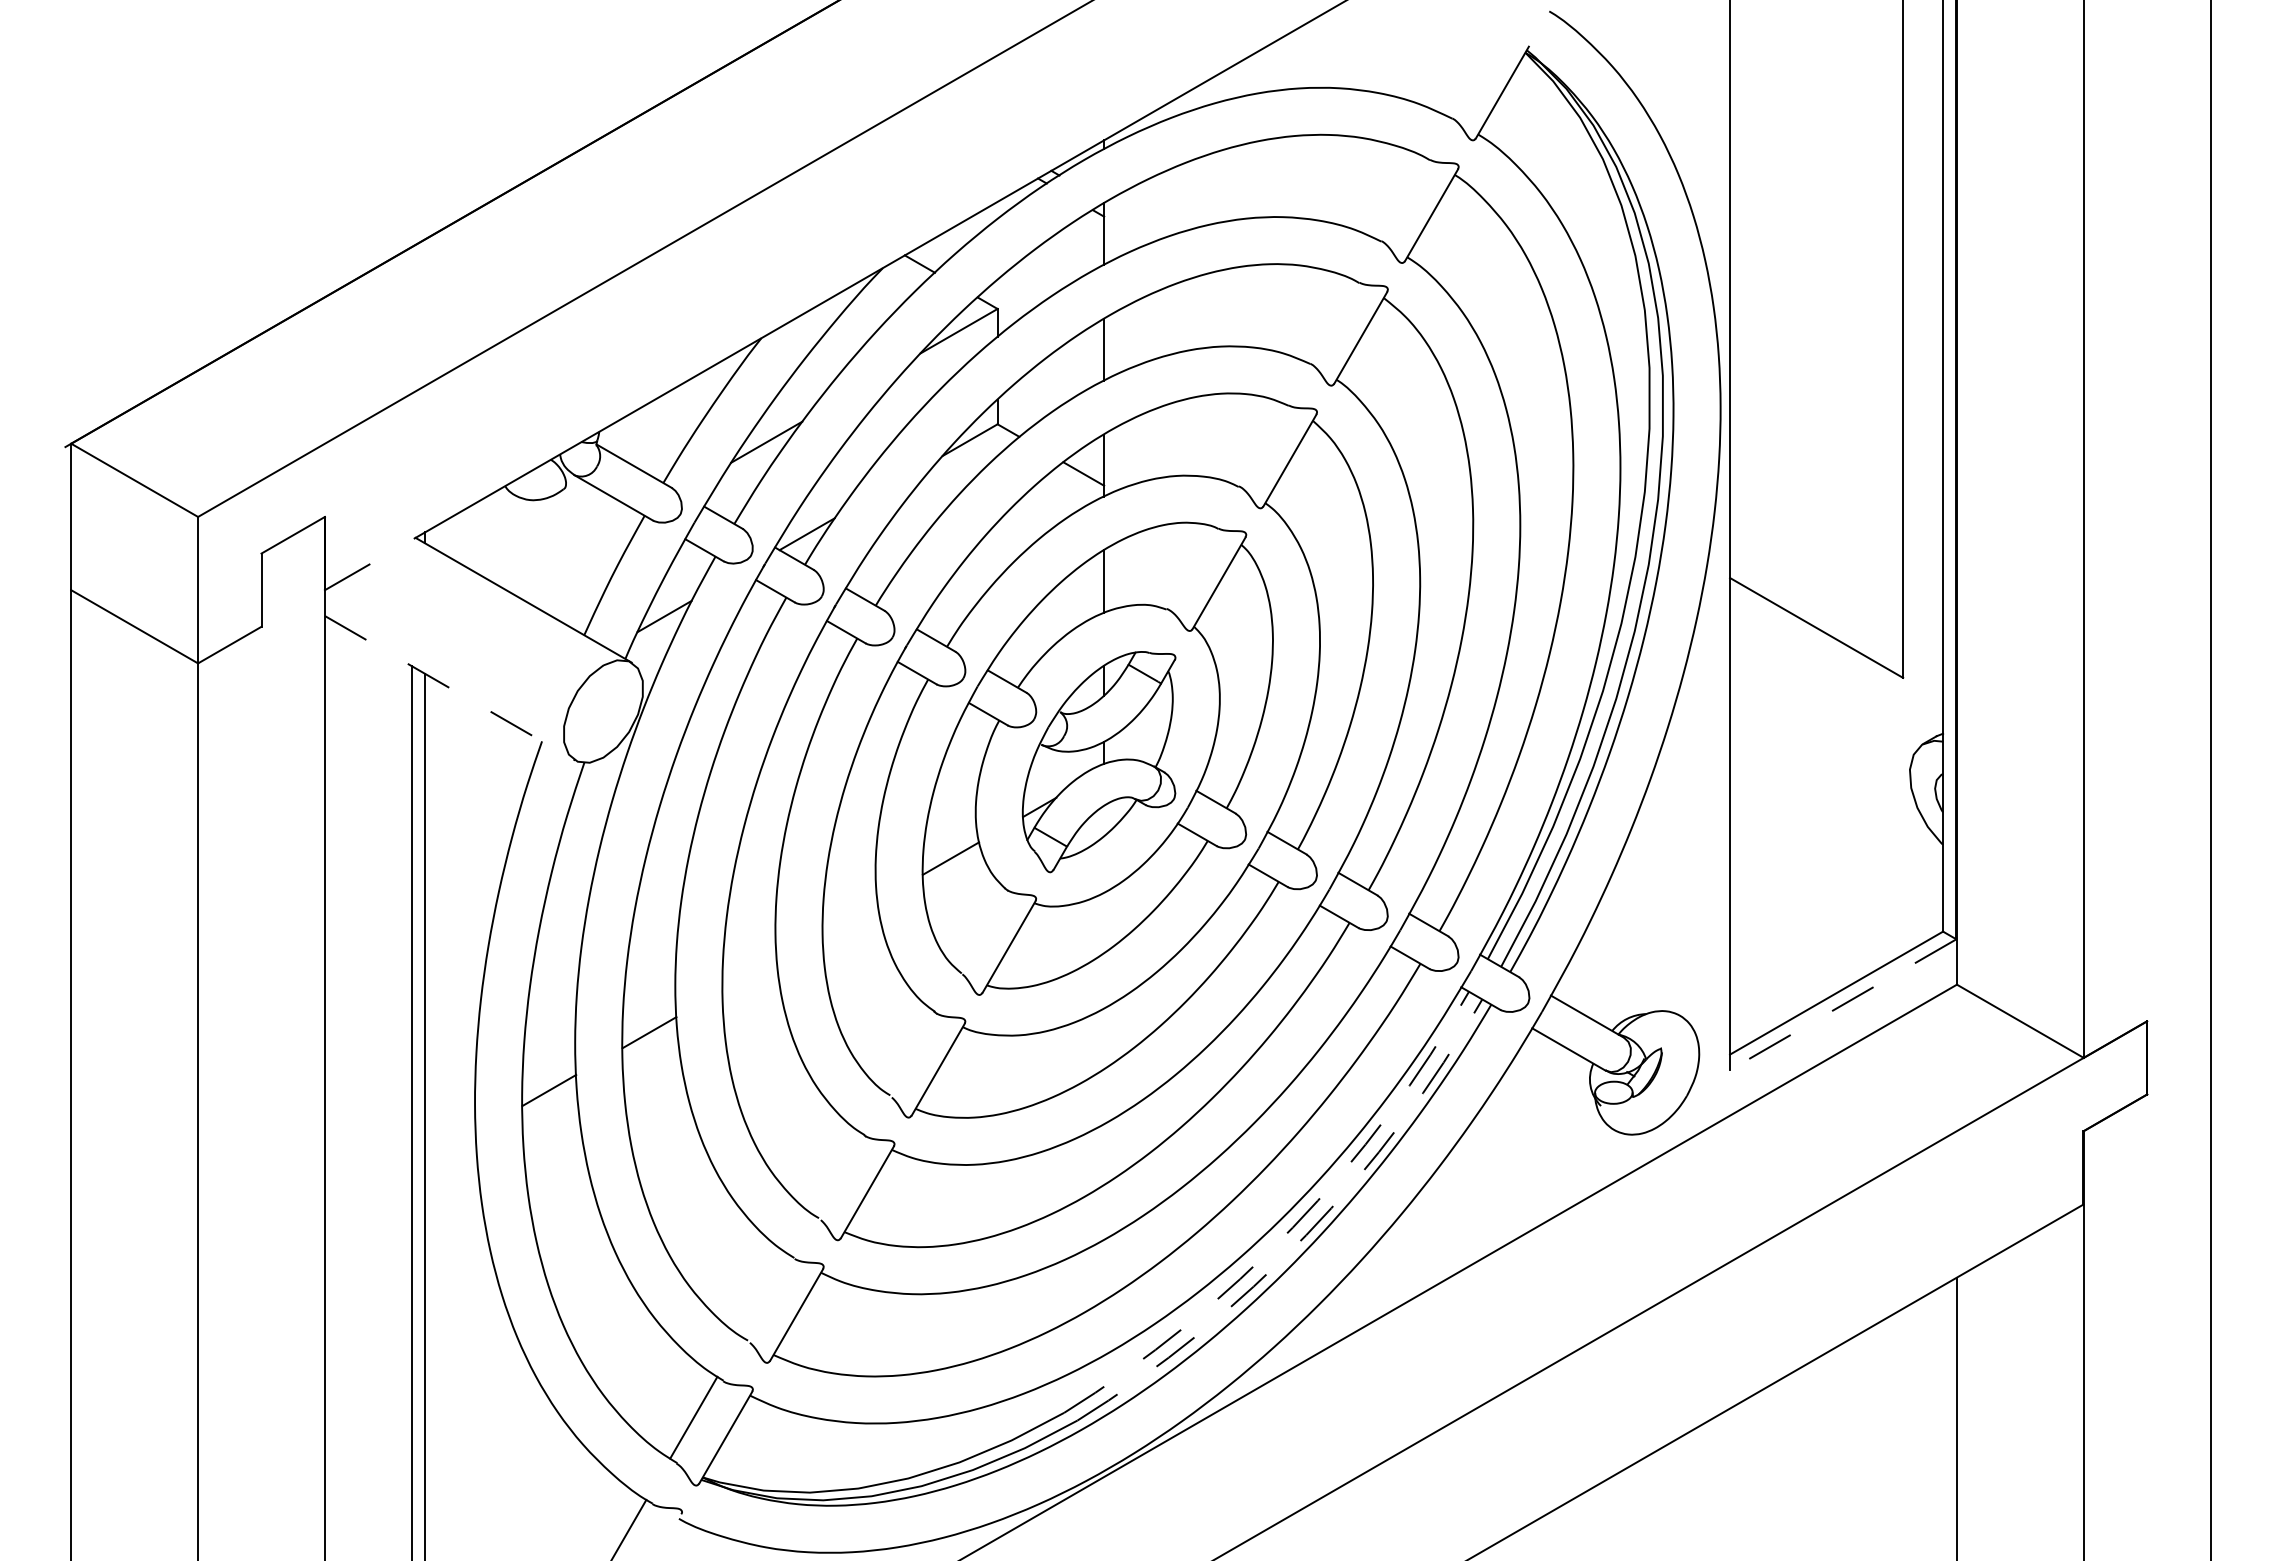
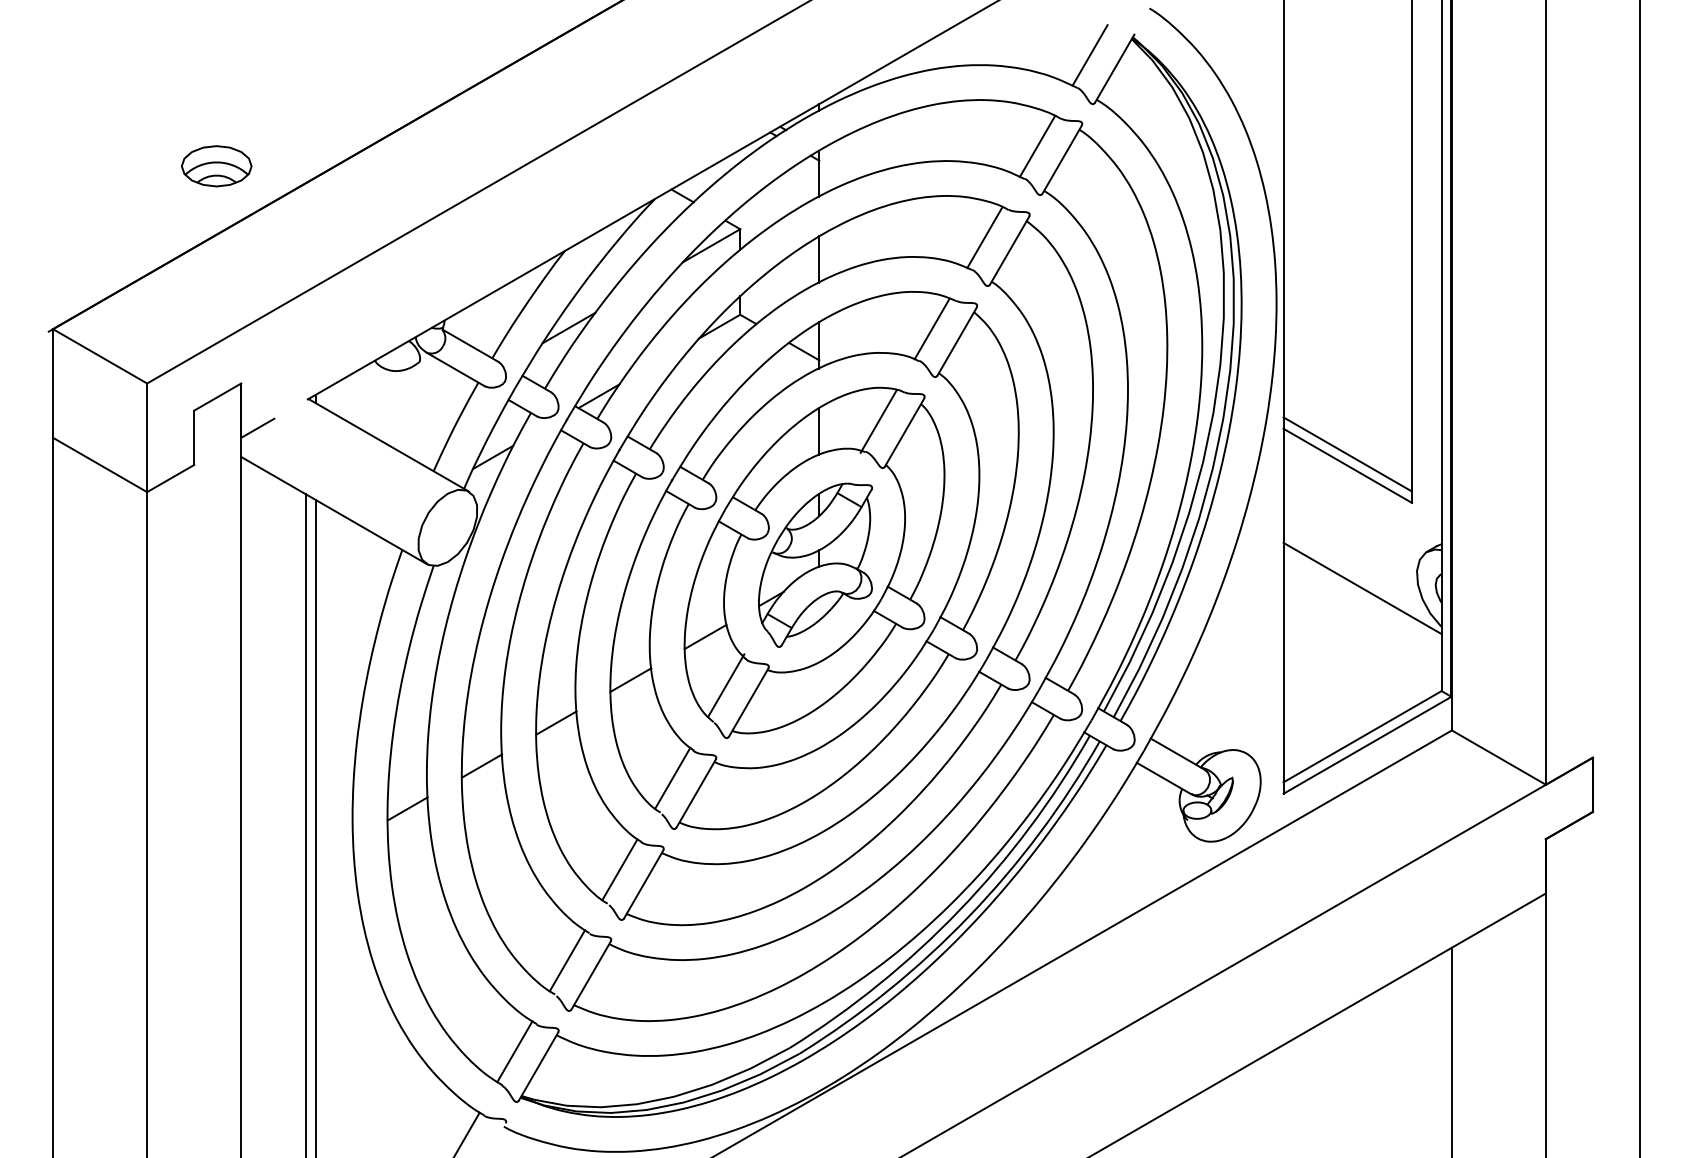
line: (1468, 74) -> (1089, 55), added
line: (1398, 197) -> (1037, 146), added
part: (291, 224) -> (216, 166), added
line: (1327, 320) -> (984, 237), added
line: (1255, 443) -> (931, 329), added
line: (1183, 567) -> (878, 420), added
line: (1816, 612) -> (1347, 454), added
line: (450, 688) -> (334, 510), dashed -> solid
line: (1836, 792) -> (1362, 587), added
line: (849, 916) -> (630, 679), added
line: (978, 924) -> (726, 685), added
line: (749, 974) -> (556, 722), added
line: (1843, 1004) -> (1367, 745), dashed -> solid
line: (906, 1049) -> (672, 778), added
line: (835, 1172) -> (619, 869), added
arc: (1292, 1227) -> (958, 910), dashed -> solid
arc: (1306, 1235) -> (969, 916), dashed -> solid
line: (764, 1294) -> (567, 960), added

